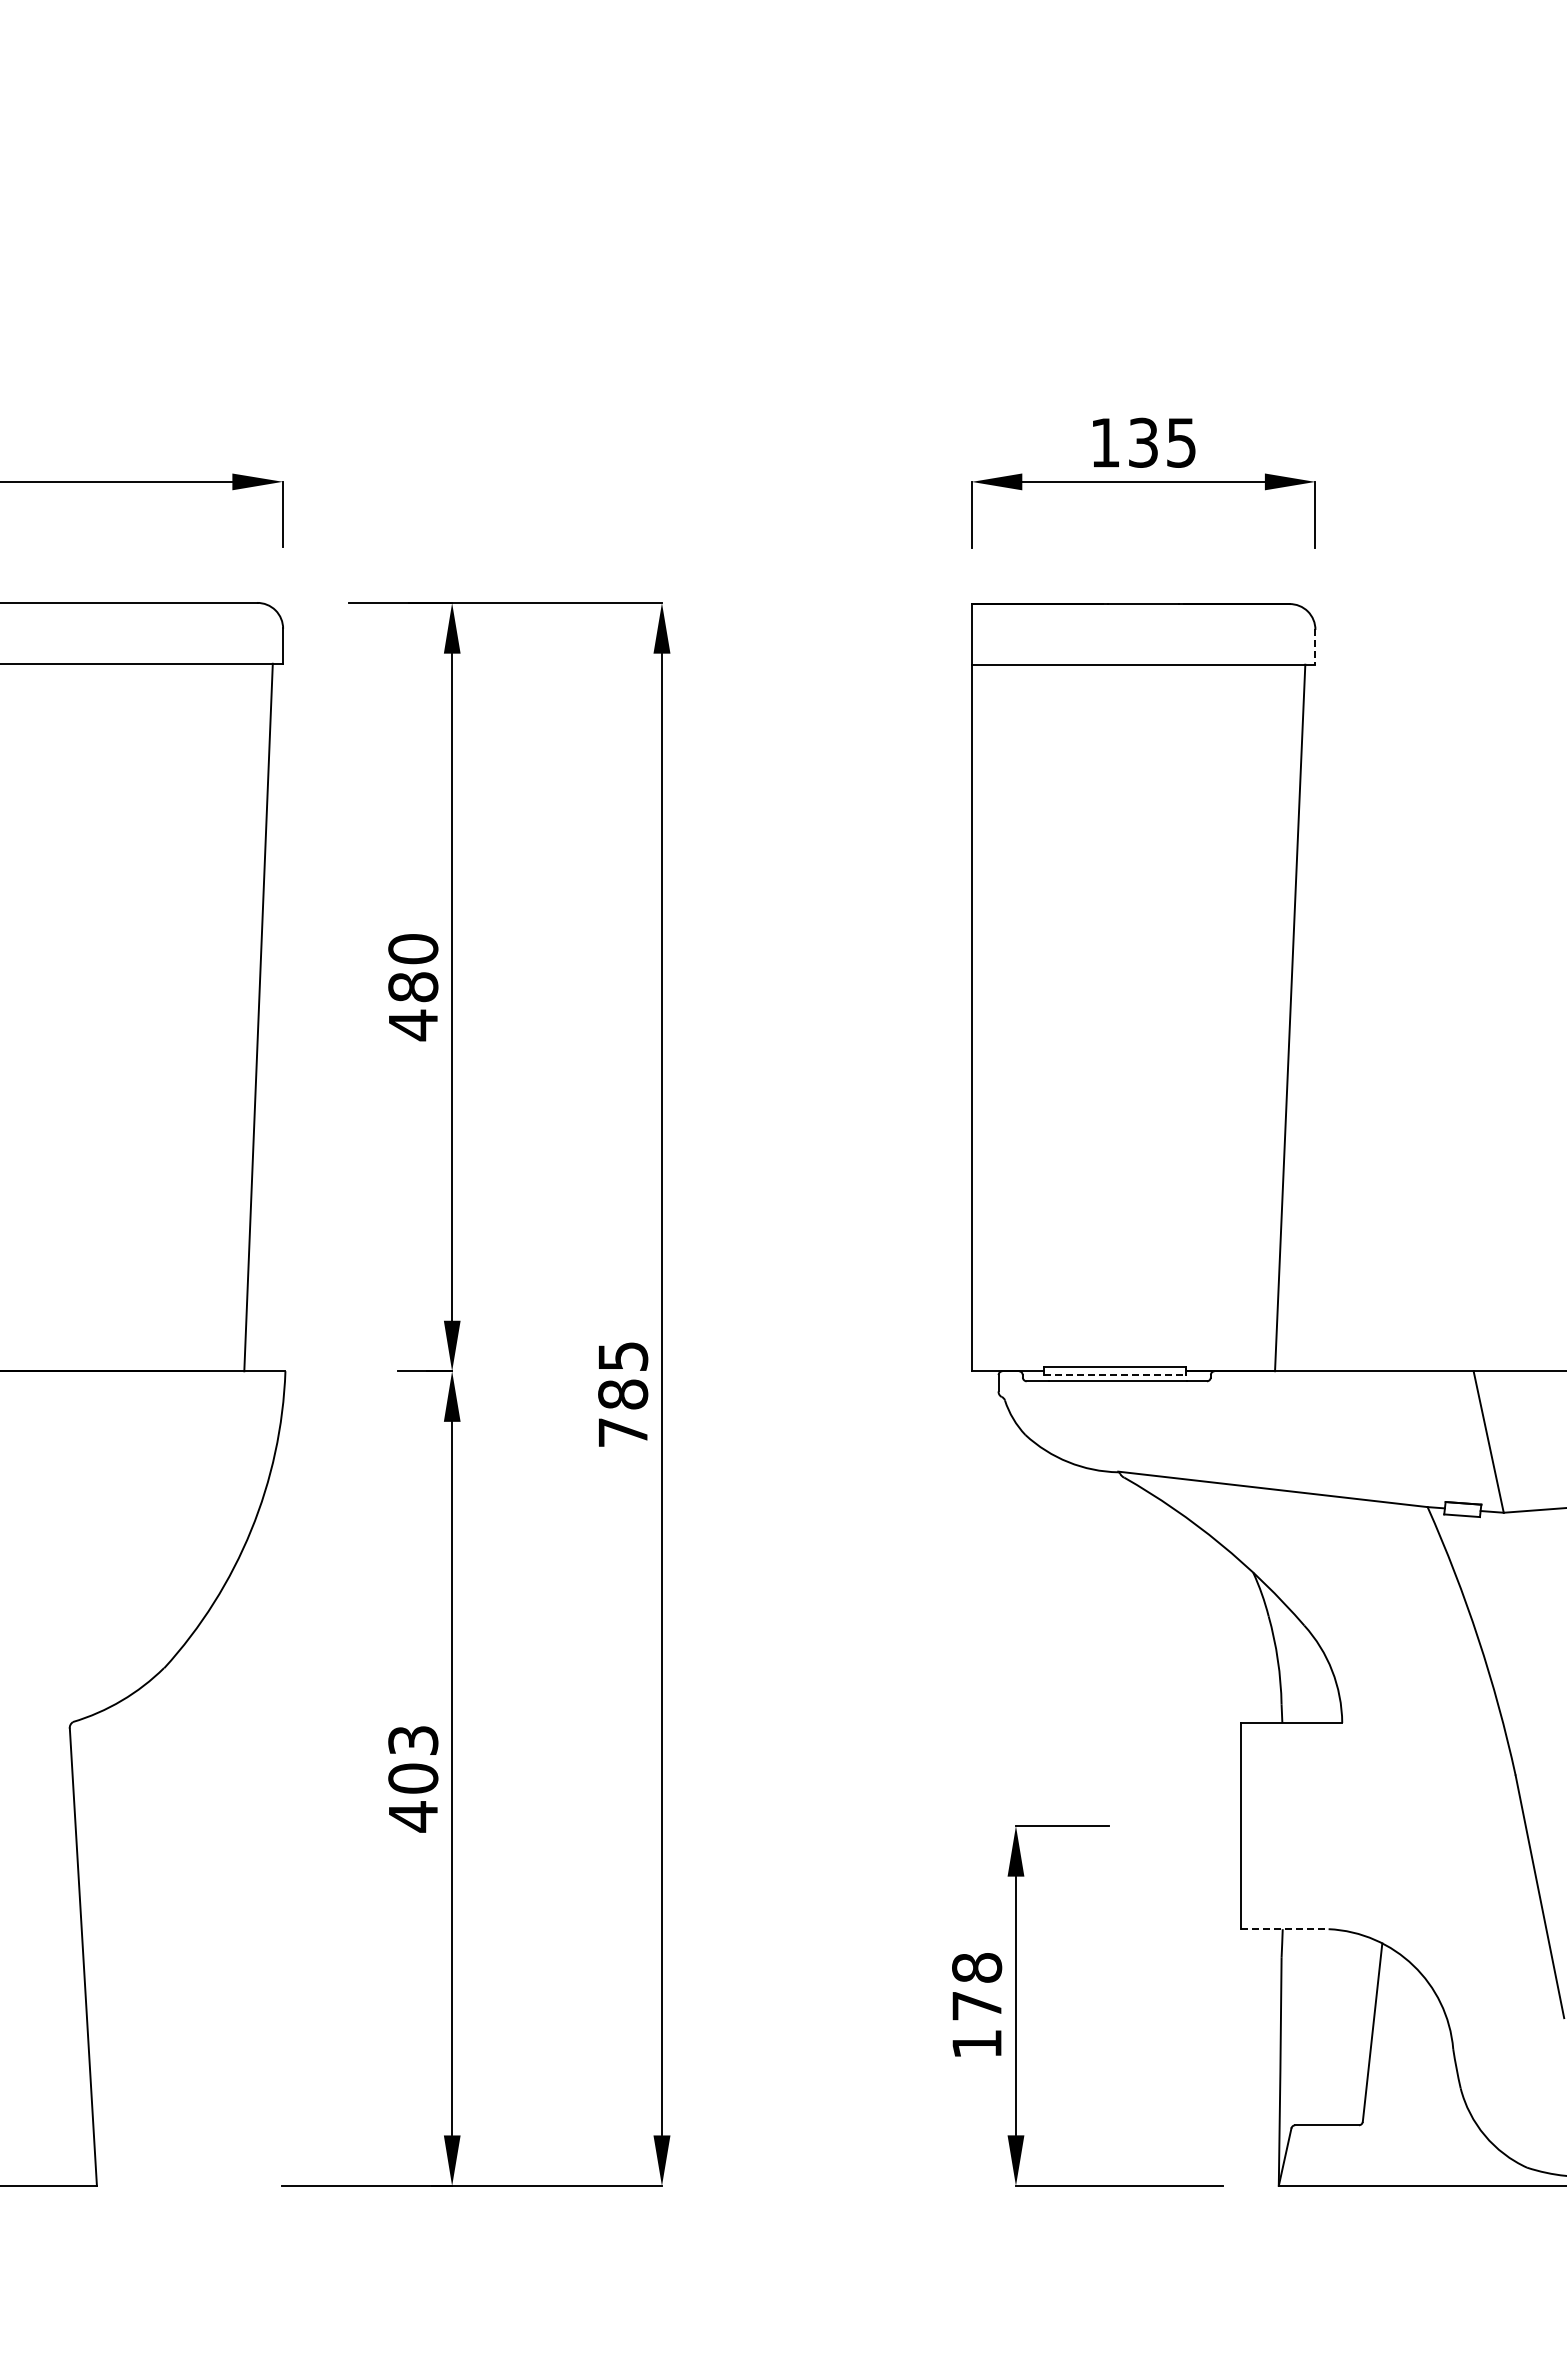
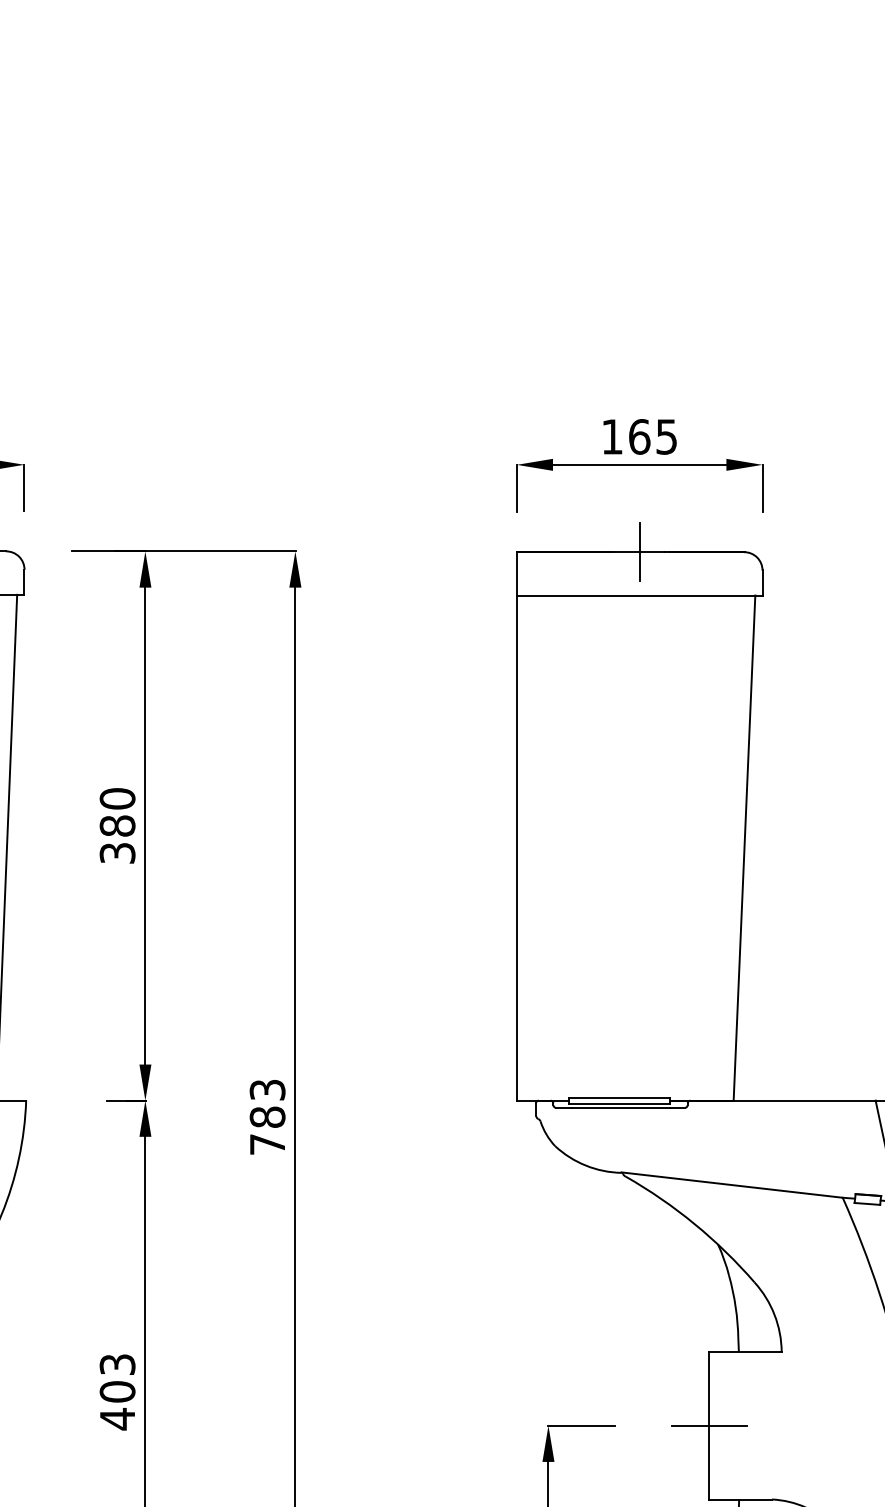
text: (1143, 442) -> (639, 436), 135 -> 165
line: (1143, 603) -> (639, 551), added
line: (1315, 647) -> (762, 583), dashed -> solid
text: (413, 1025) -> (117, 853), 480 -> 380
text: (622, 1356) -> (267, 1090), 785 -> 783
line: (1115, 1375) -> (619, 1103), dashed -> solid
line: (1240, 1826) -> (708, 1426), added
line: (1284, 1929) -> (740, 1499), dashed -> solid

